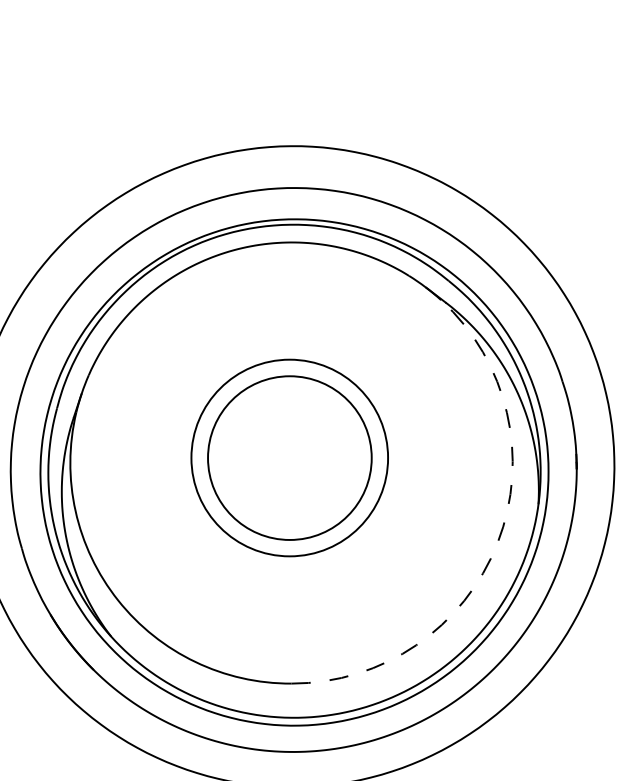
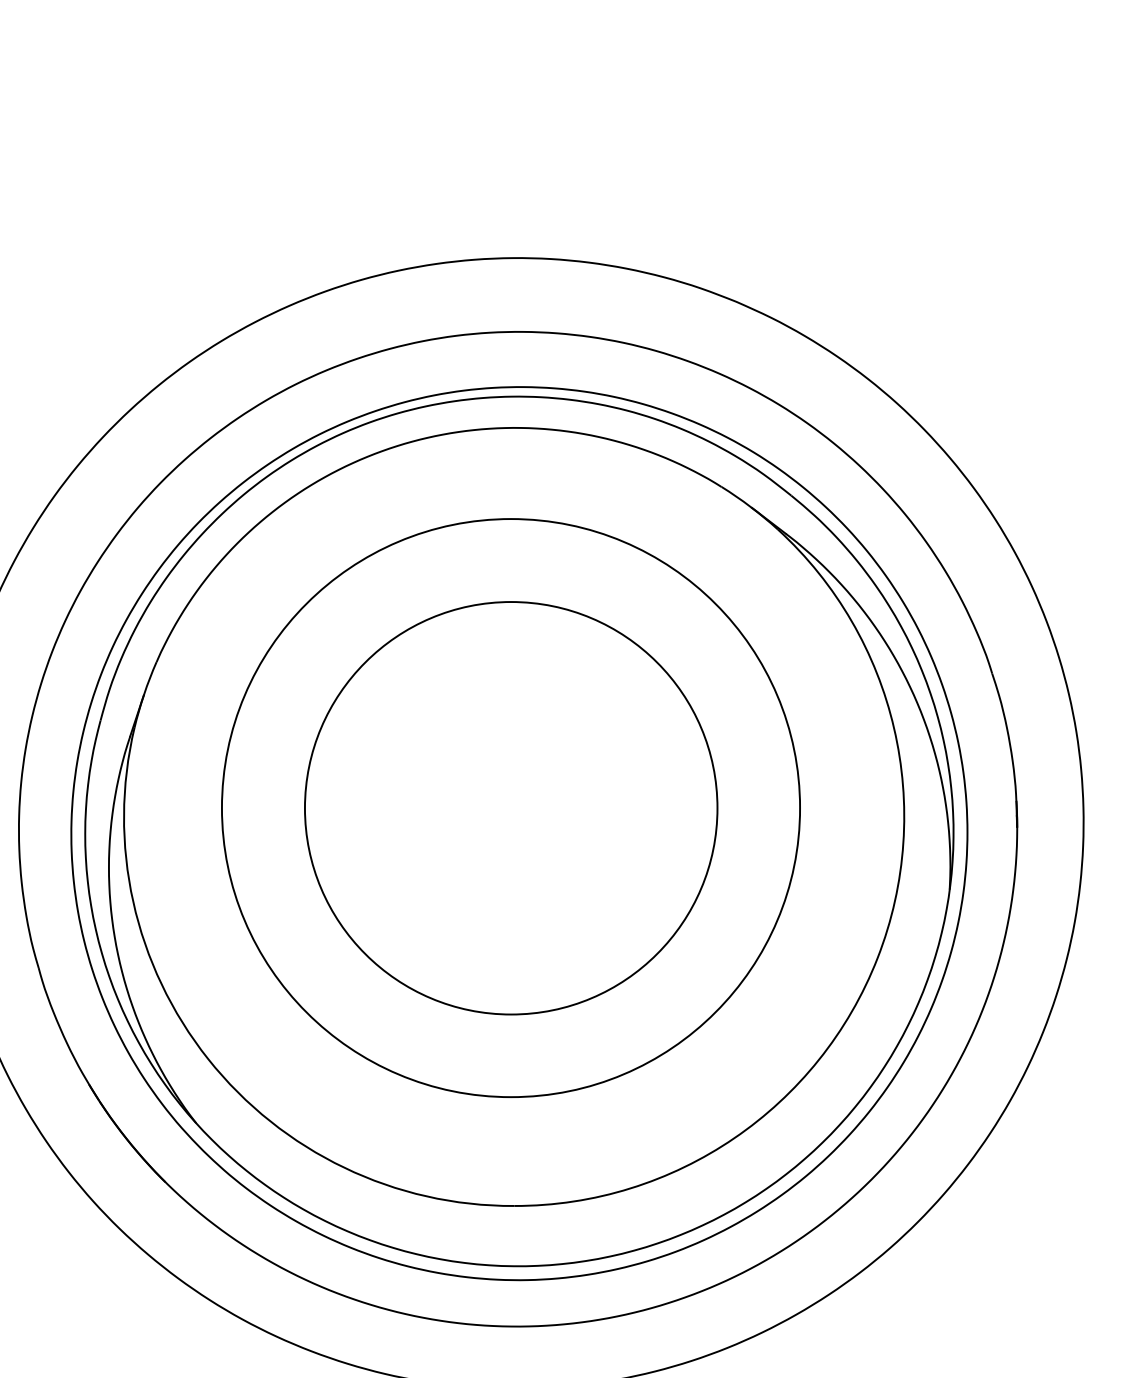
circle: (289, 457) -> (510, 807), size x1.67
circle: (289, 458) -> (510, 808), size x1.43
arc: (497, 543) -> (877, 958), dashed -> solid

